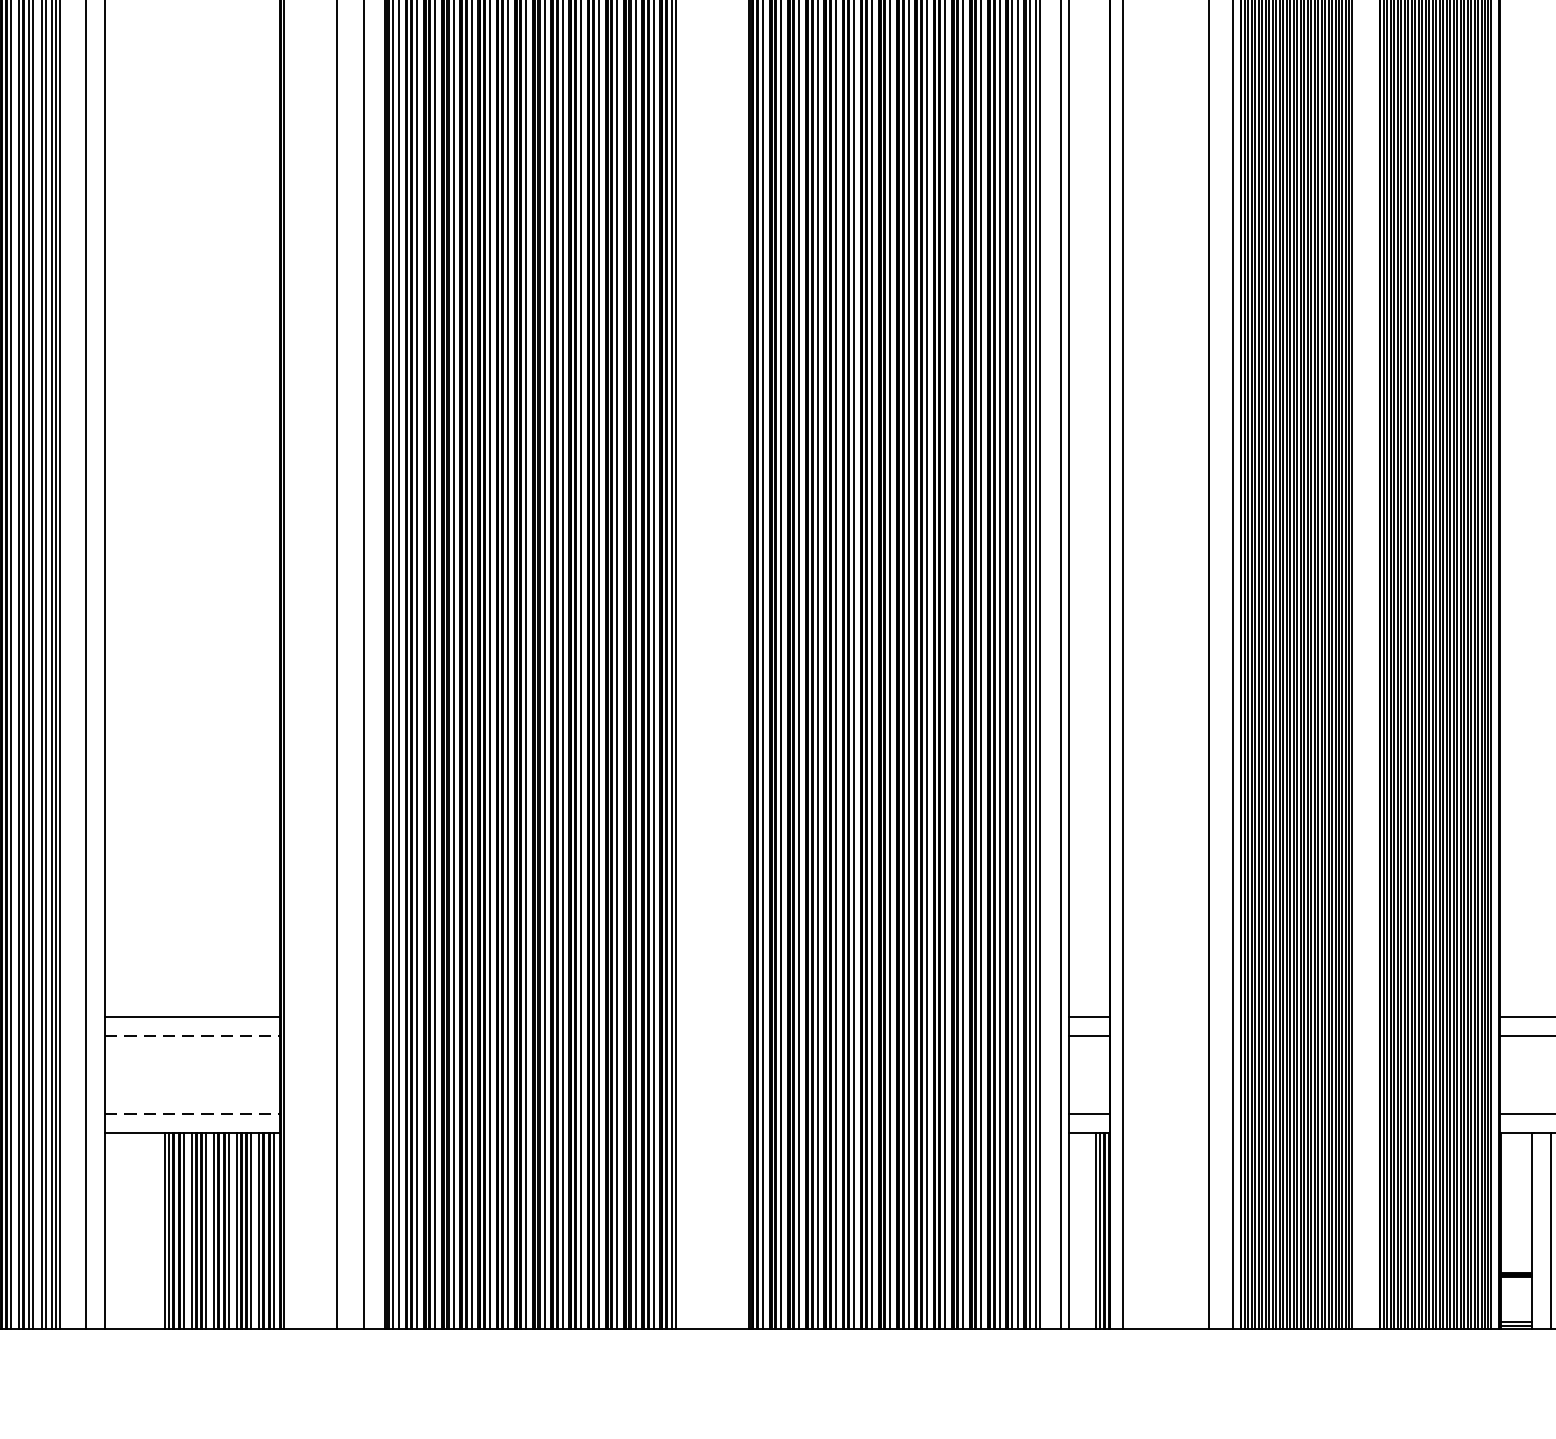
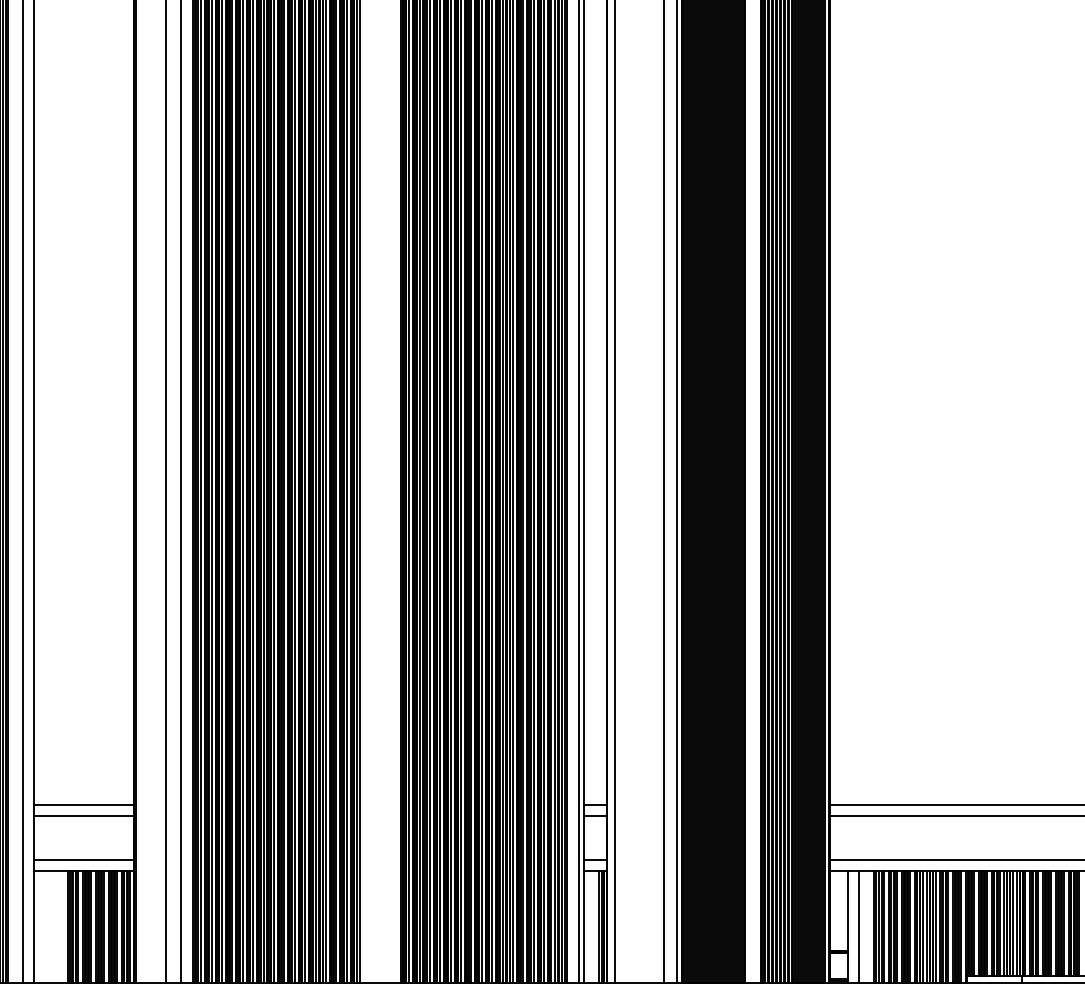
line: (192, 1037) -> (83, 816), dashed -> solid
line: (192, 1114) -> (83, 860), dashed -> solid

